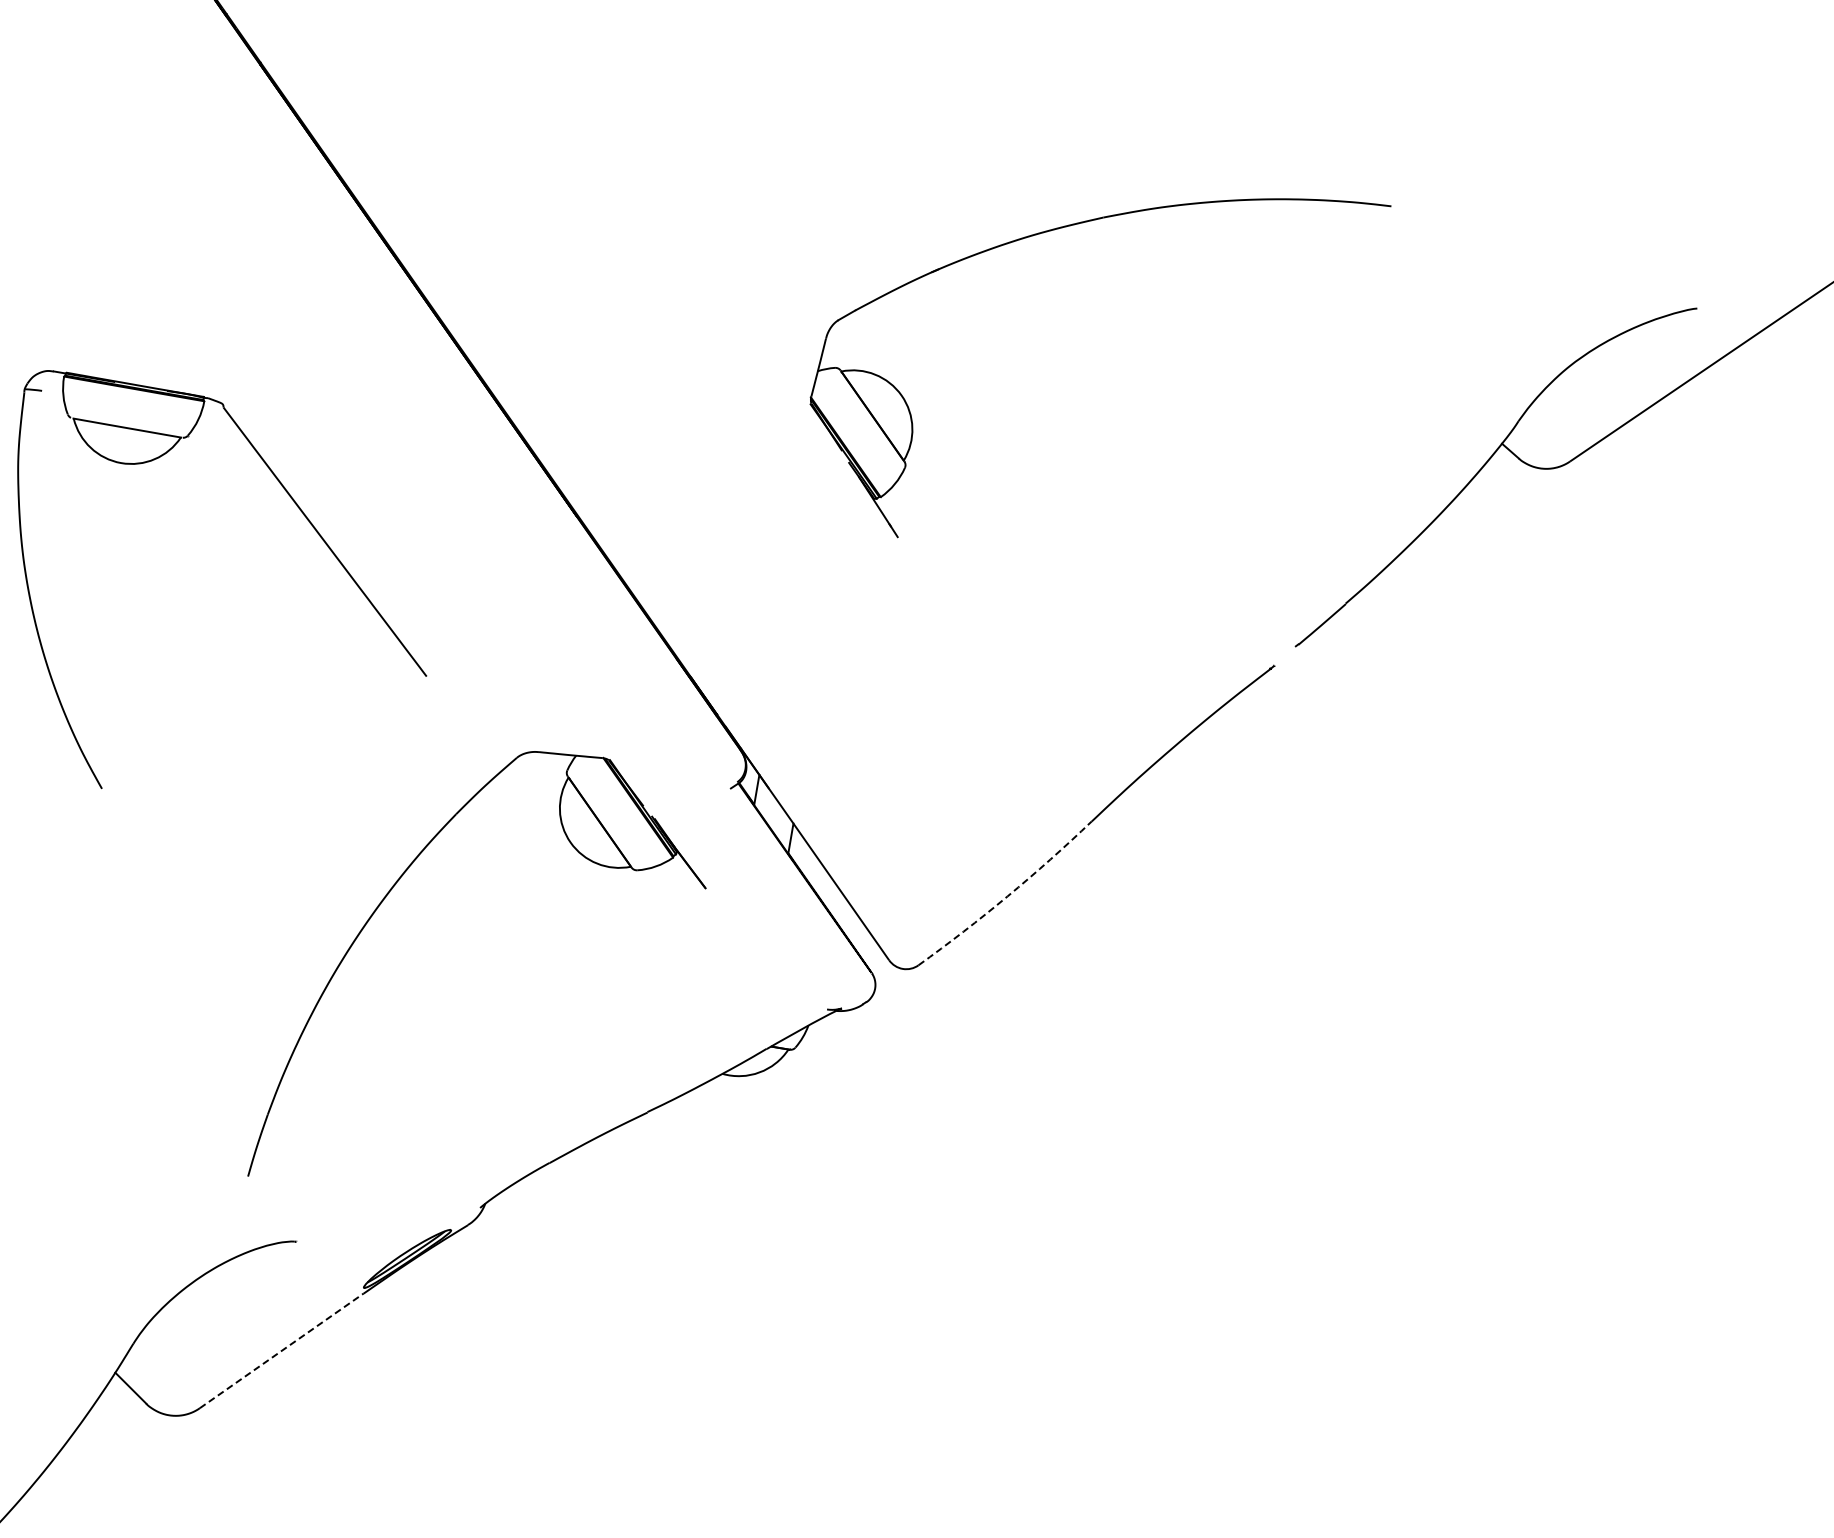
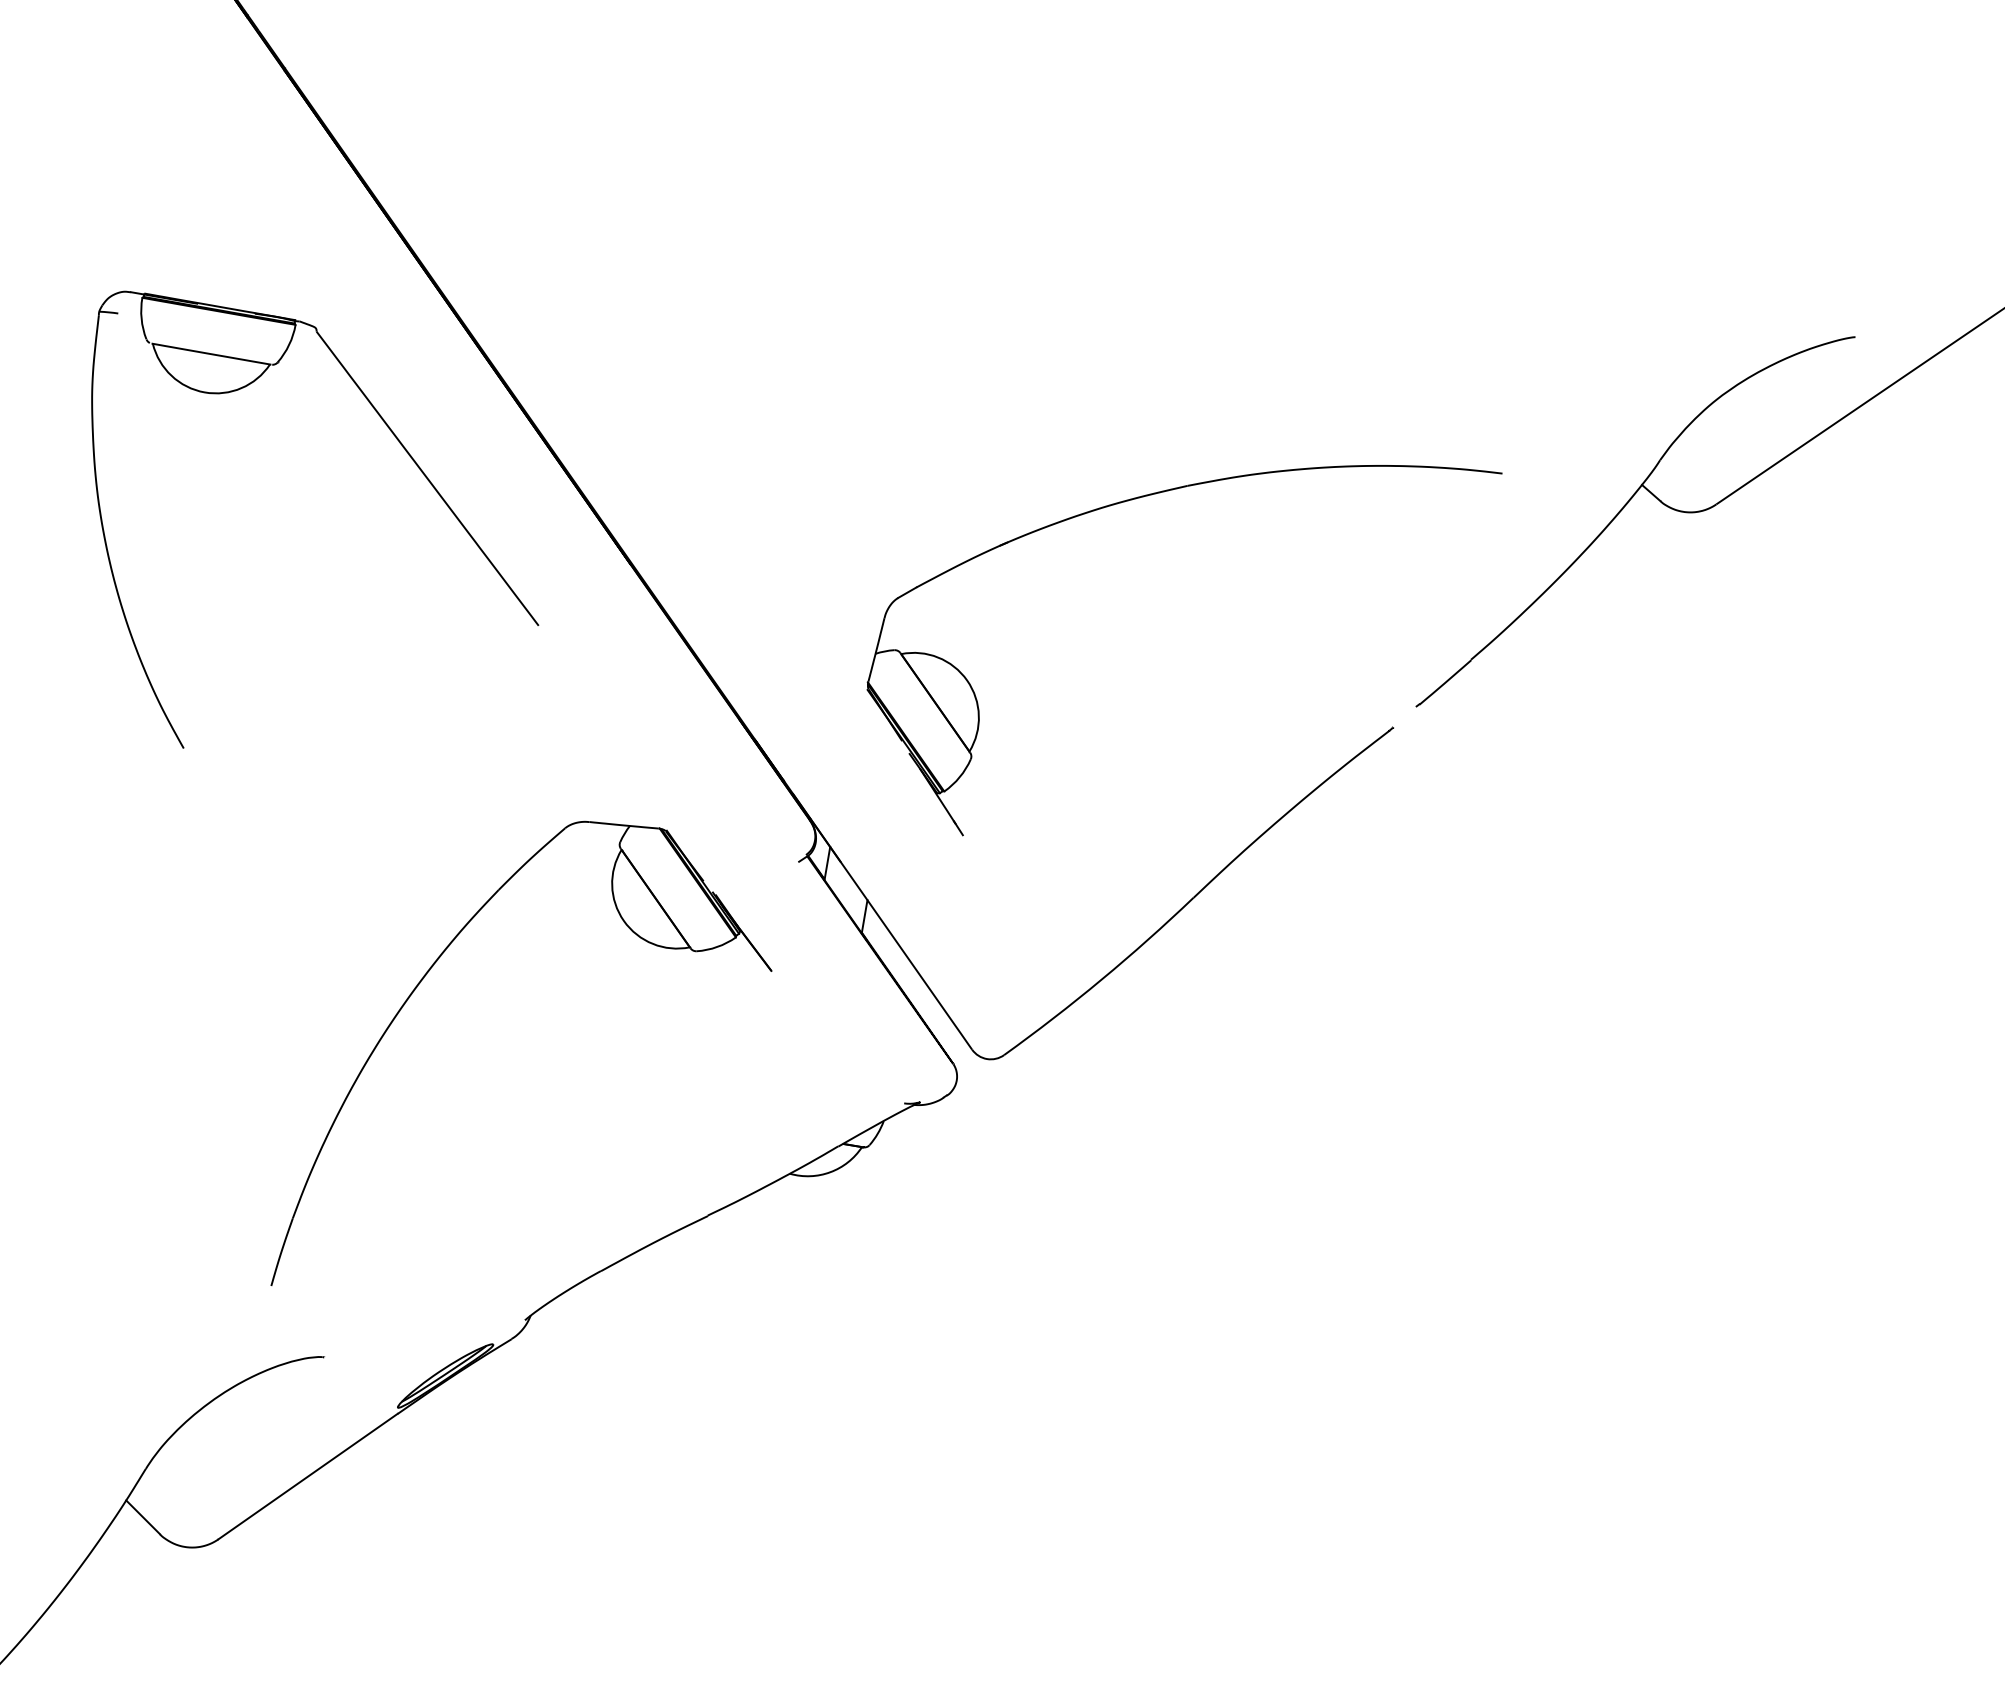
part: (1066, 227) -> (1147, 496), moved
part: (306, 519) -> (407, 454), moved
arc: (1007, 896) -> (1101, 979), dashed -> solid
line: (282, 1350) -> (308, 1476), dashed -> solid

